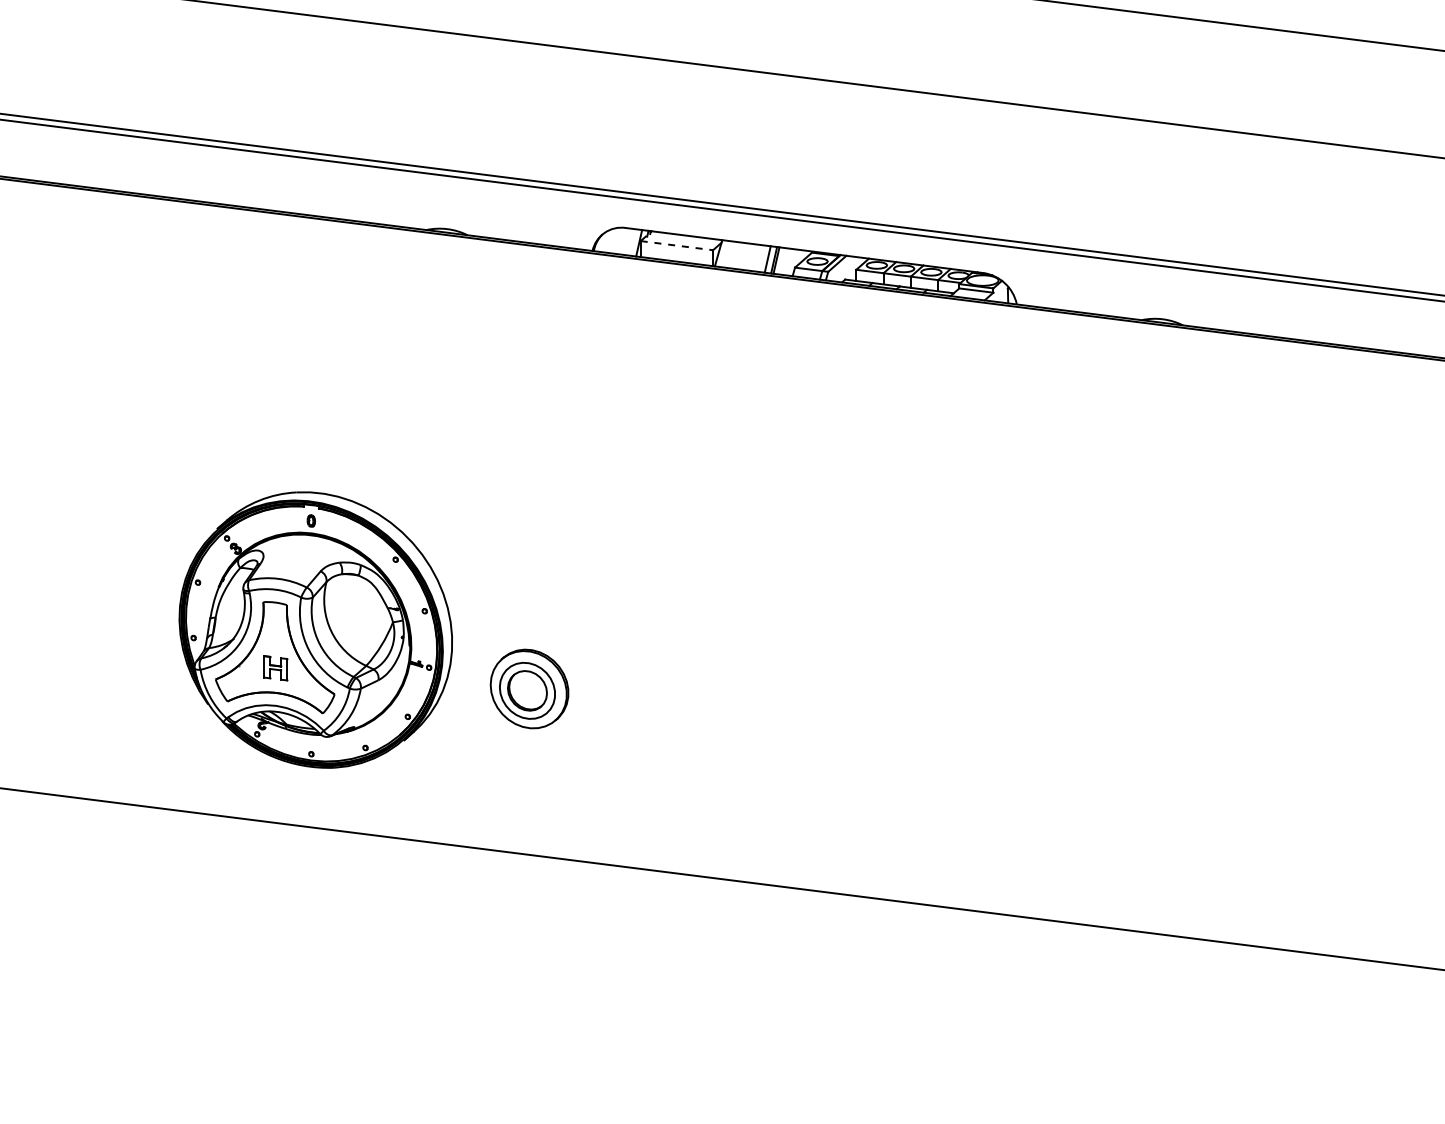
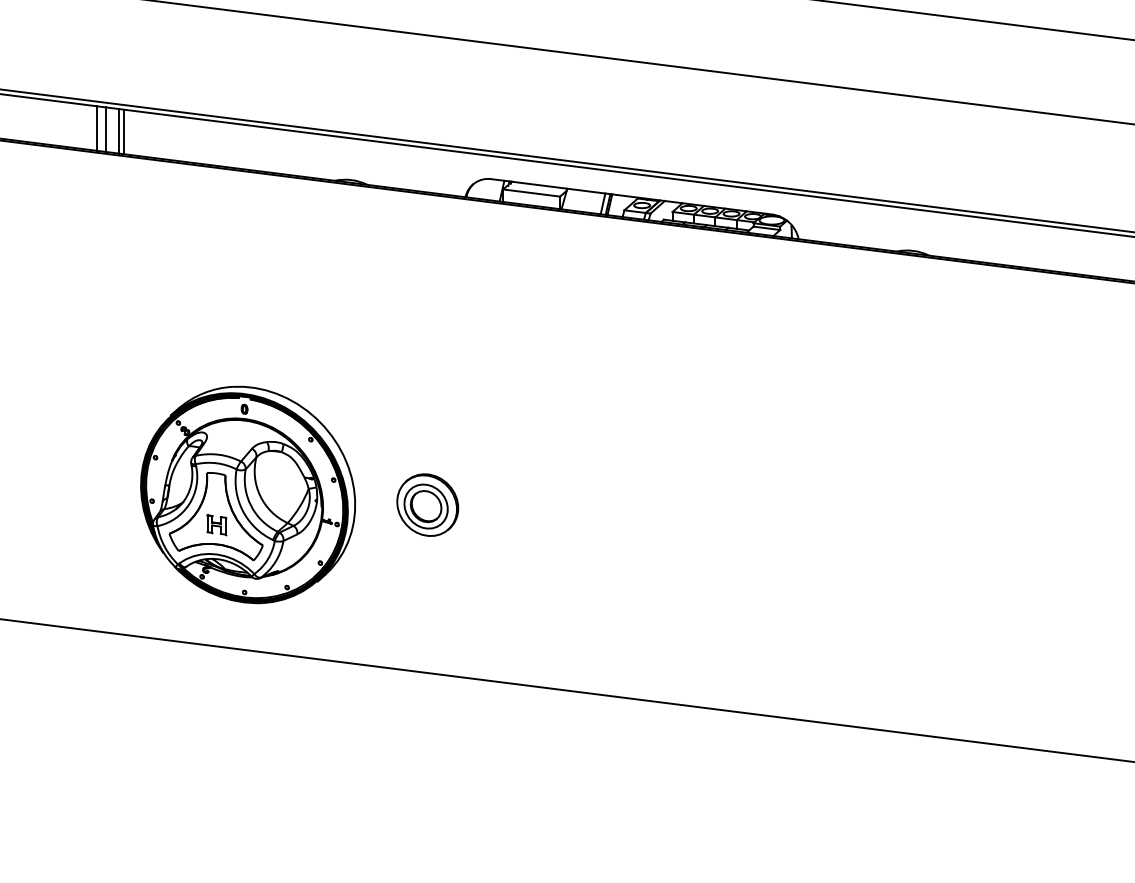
line: (123, 163) -> (97, 128), added
line: (135, 164) -> (106, 129), added
line: (151, 166) -> (119, 130), added
line: (157, 167) -> (123, 131), added
line: (677, 245) -> (532, 192), dashed -> solid
part: (529, 688) -> (427, 504), moved

